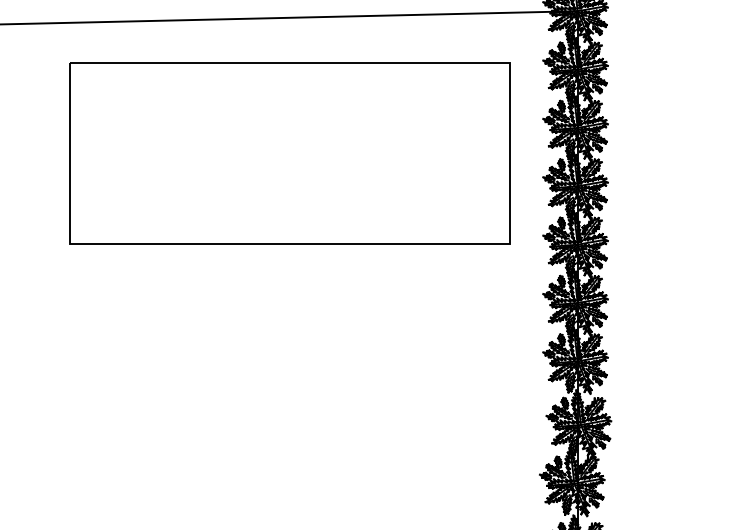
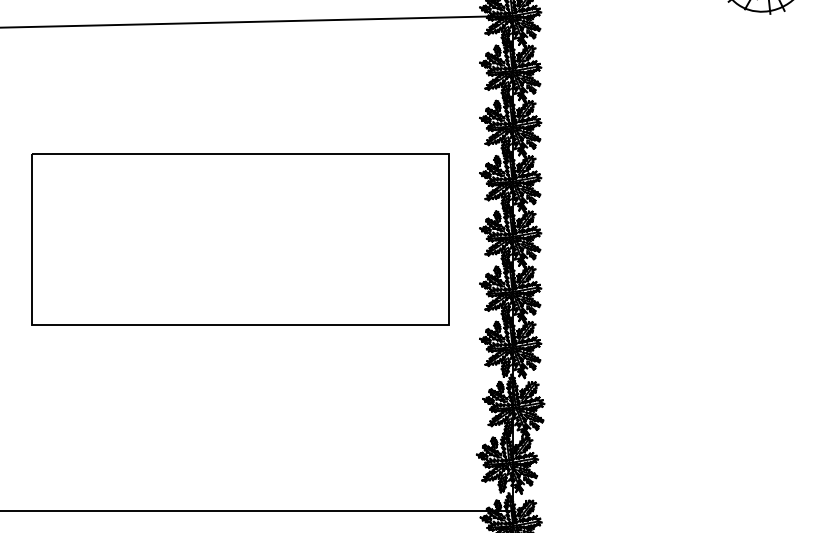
part: (290, 153) -> (240, 239), moved

